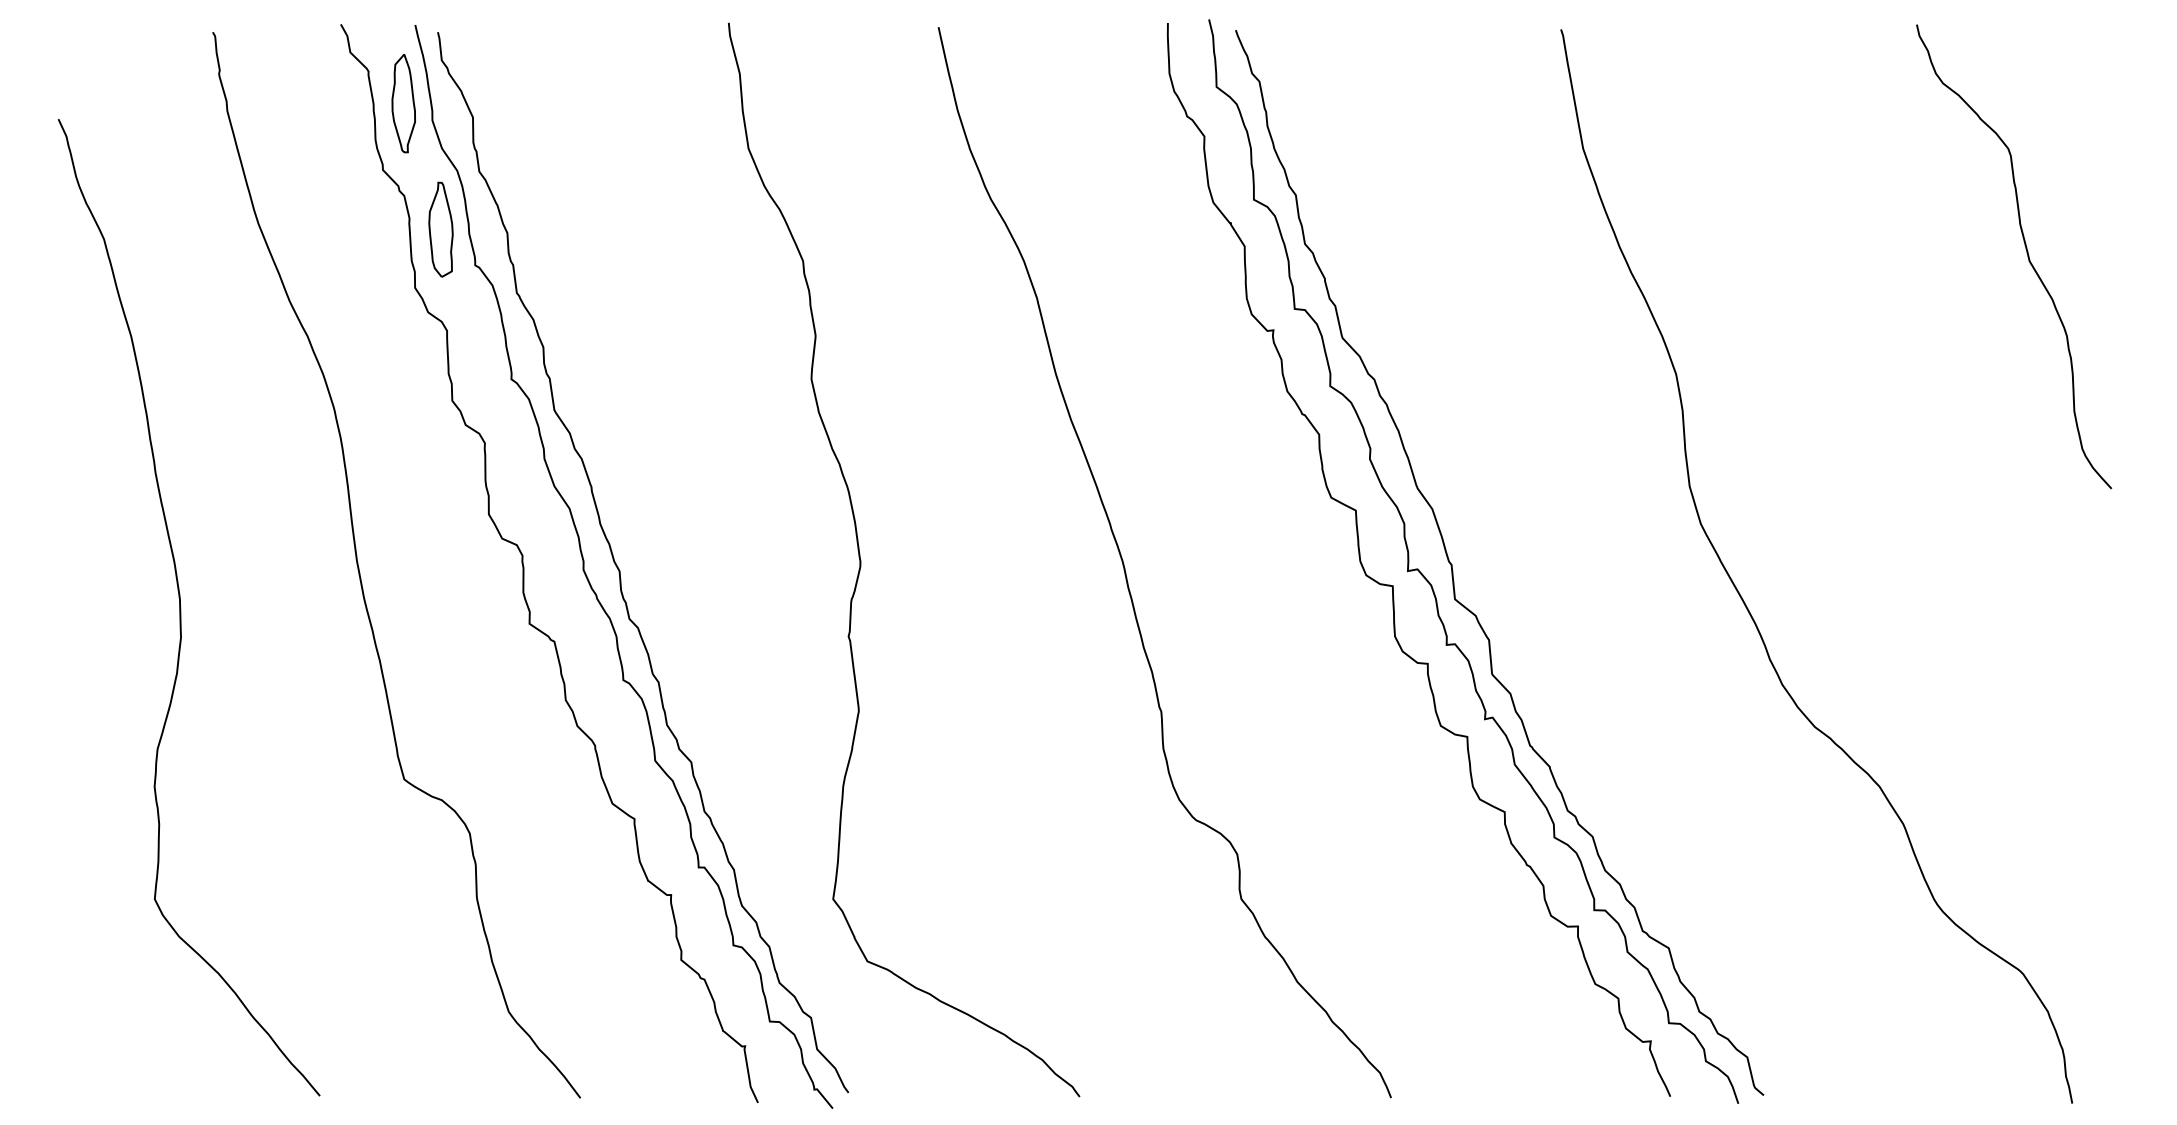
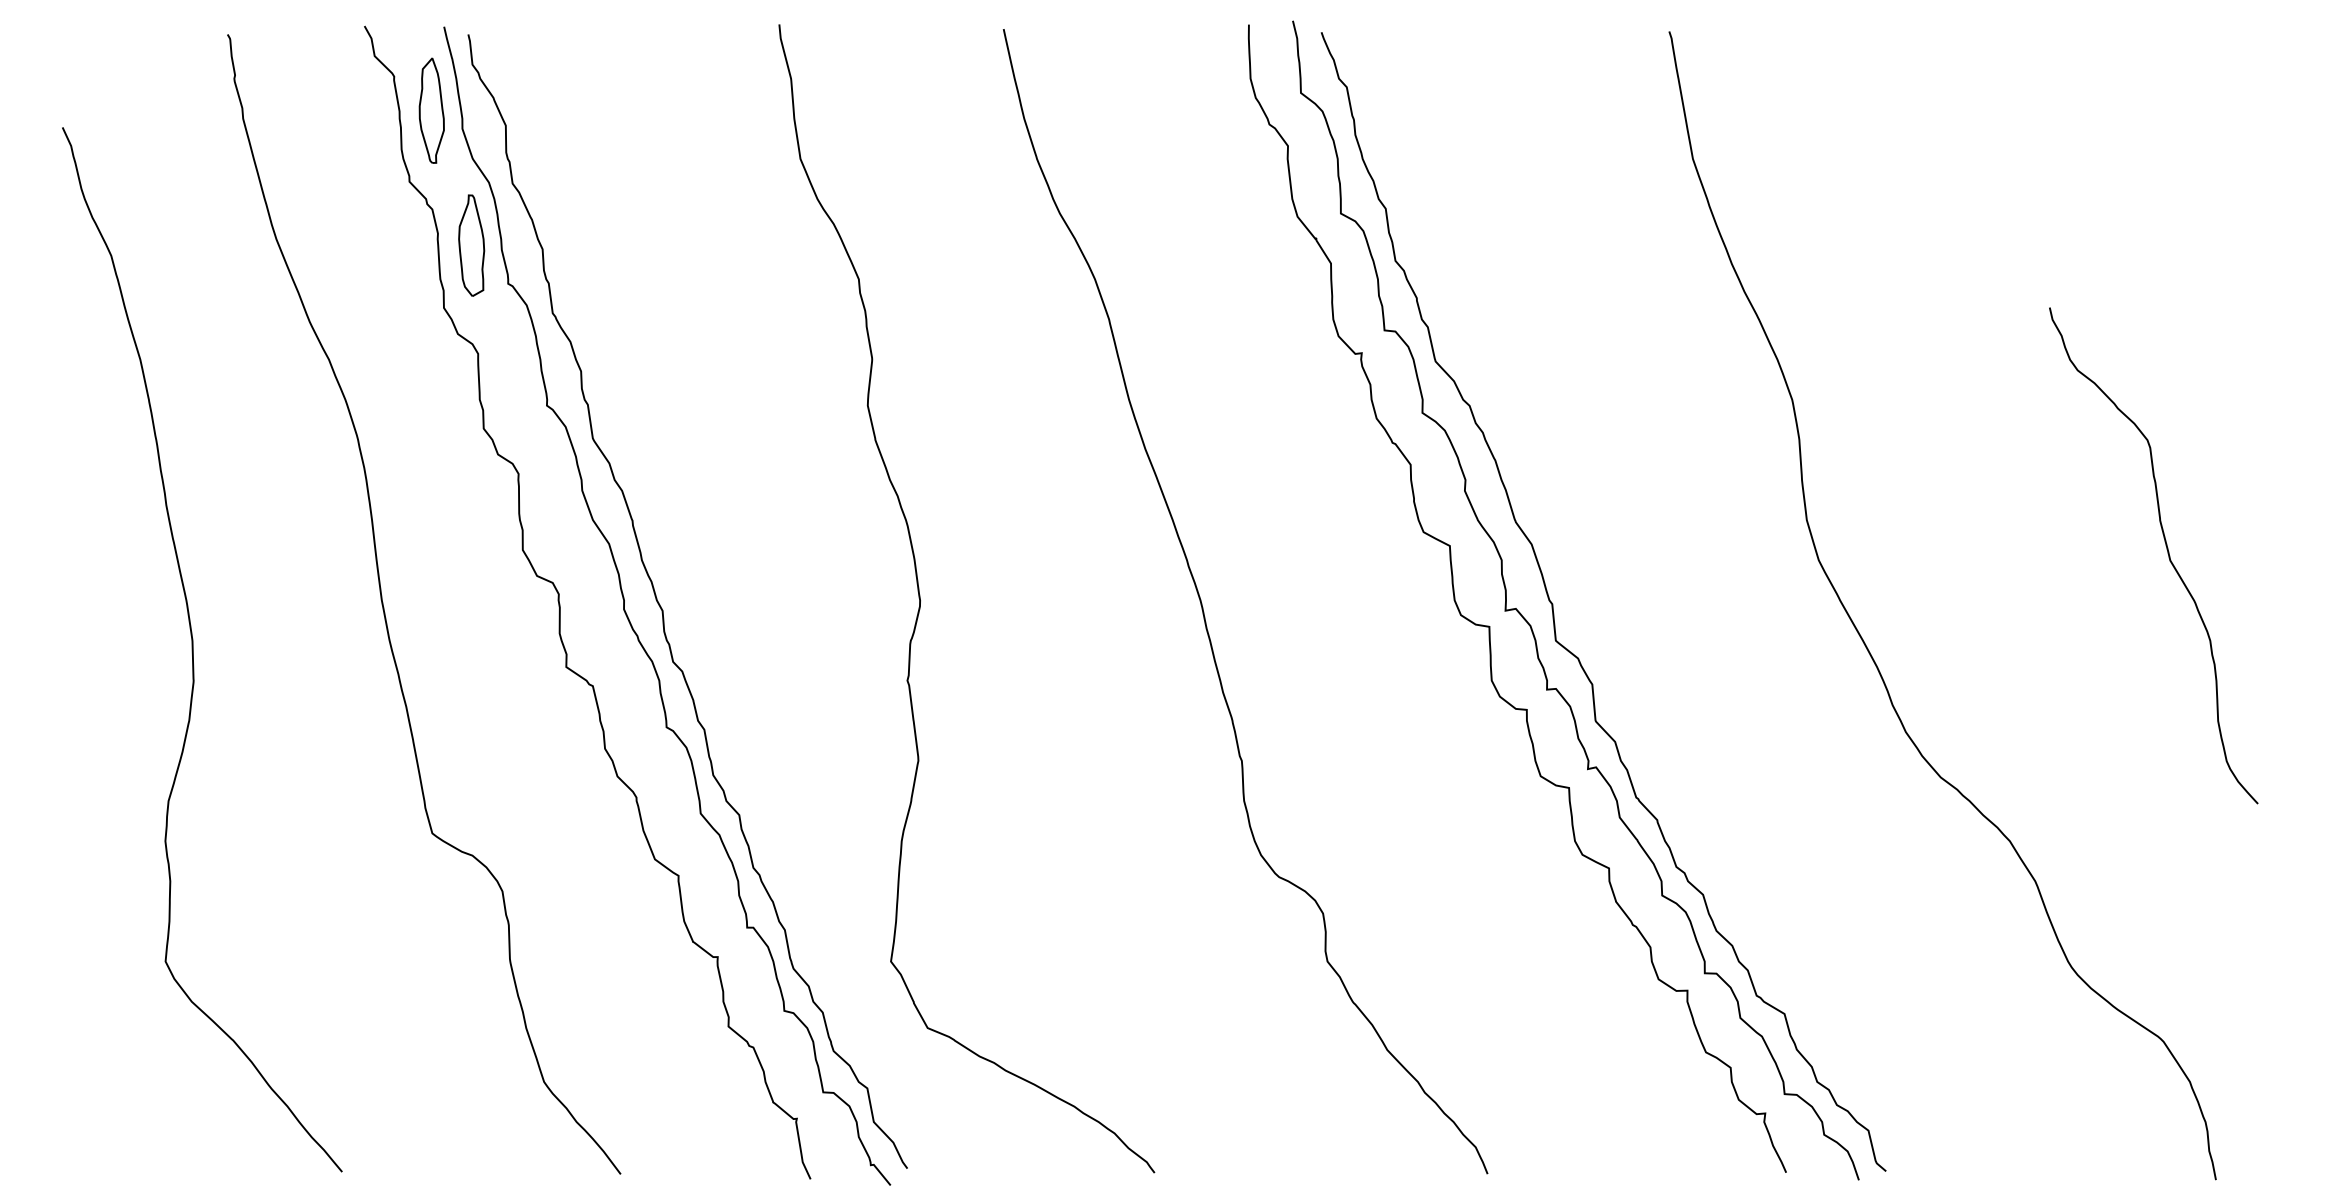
curve: (2026, 253) -> (2167, 552), moved

